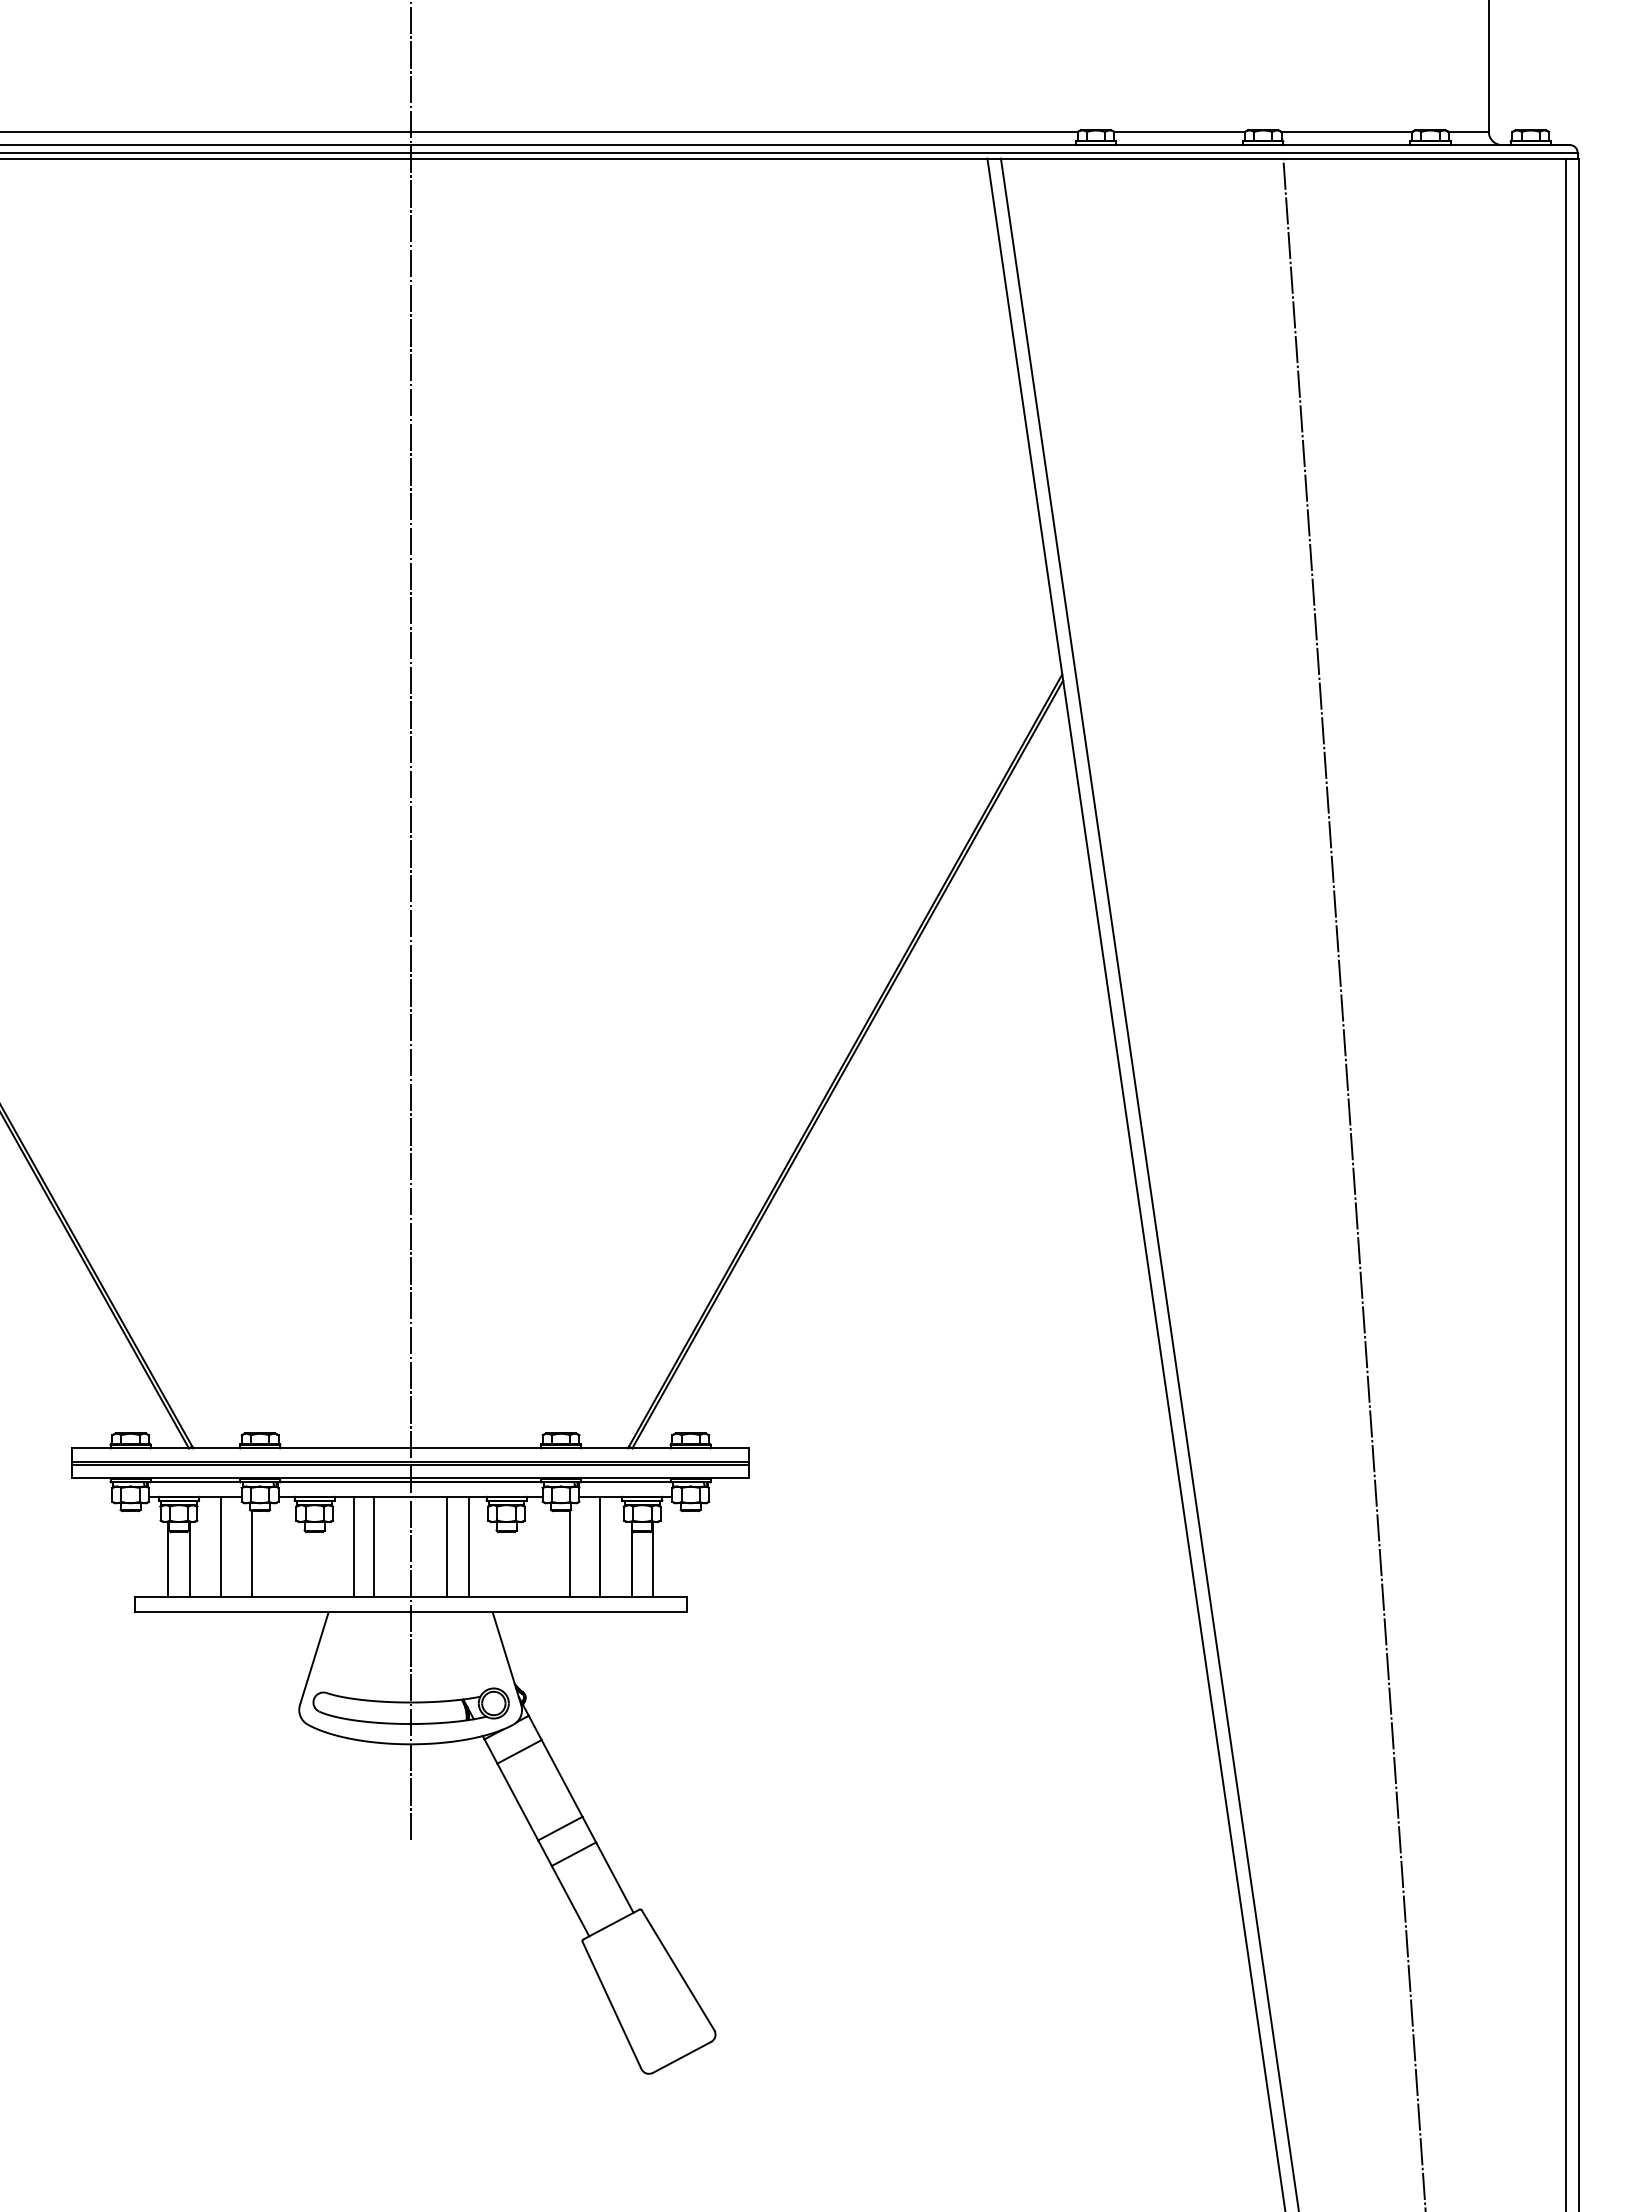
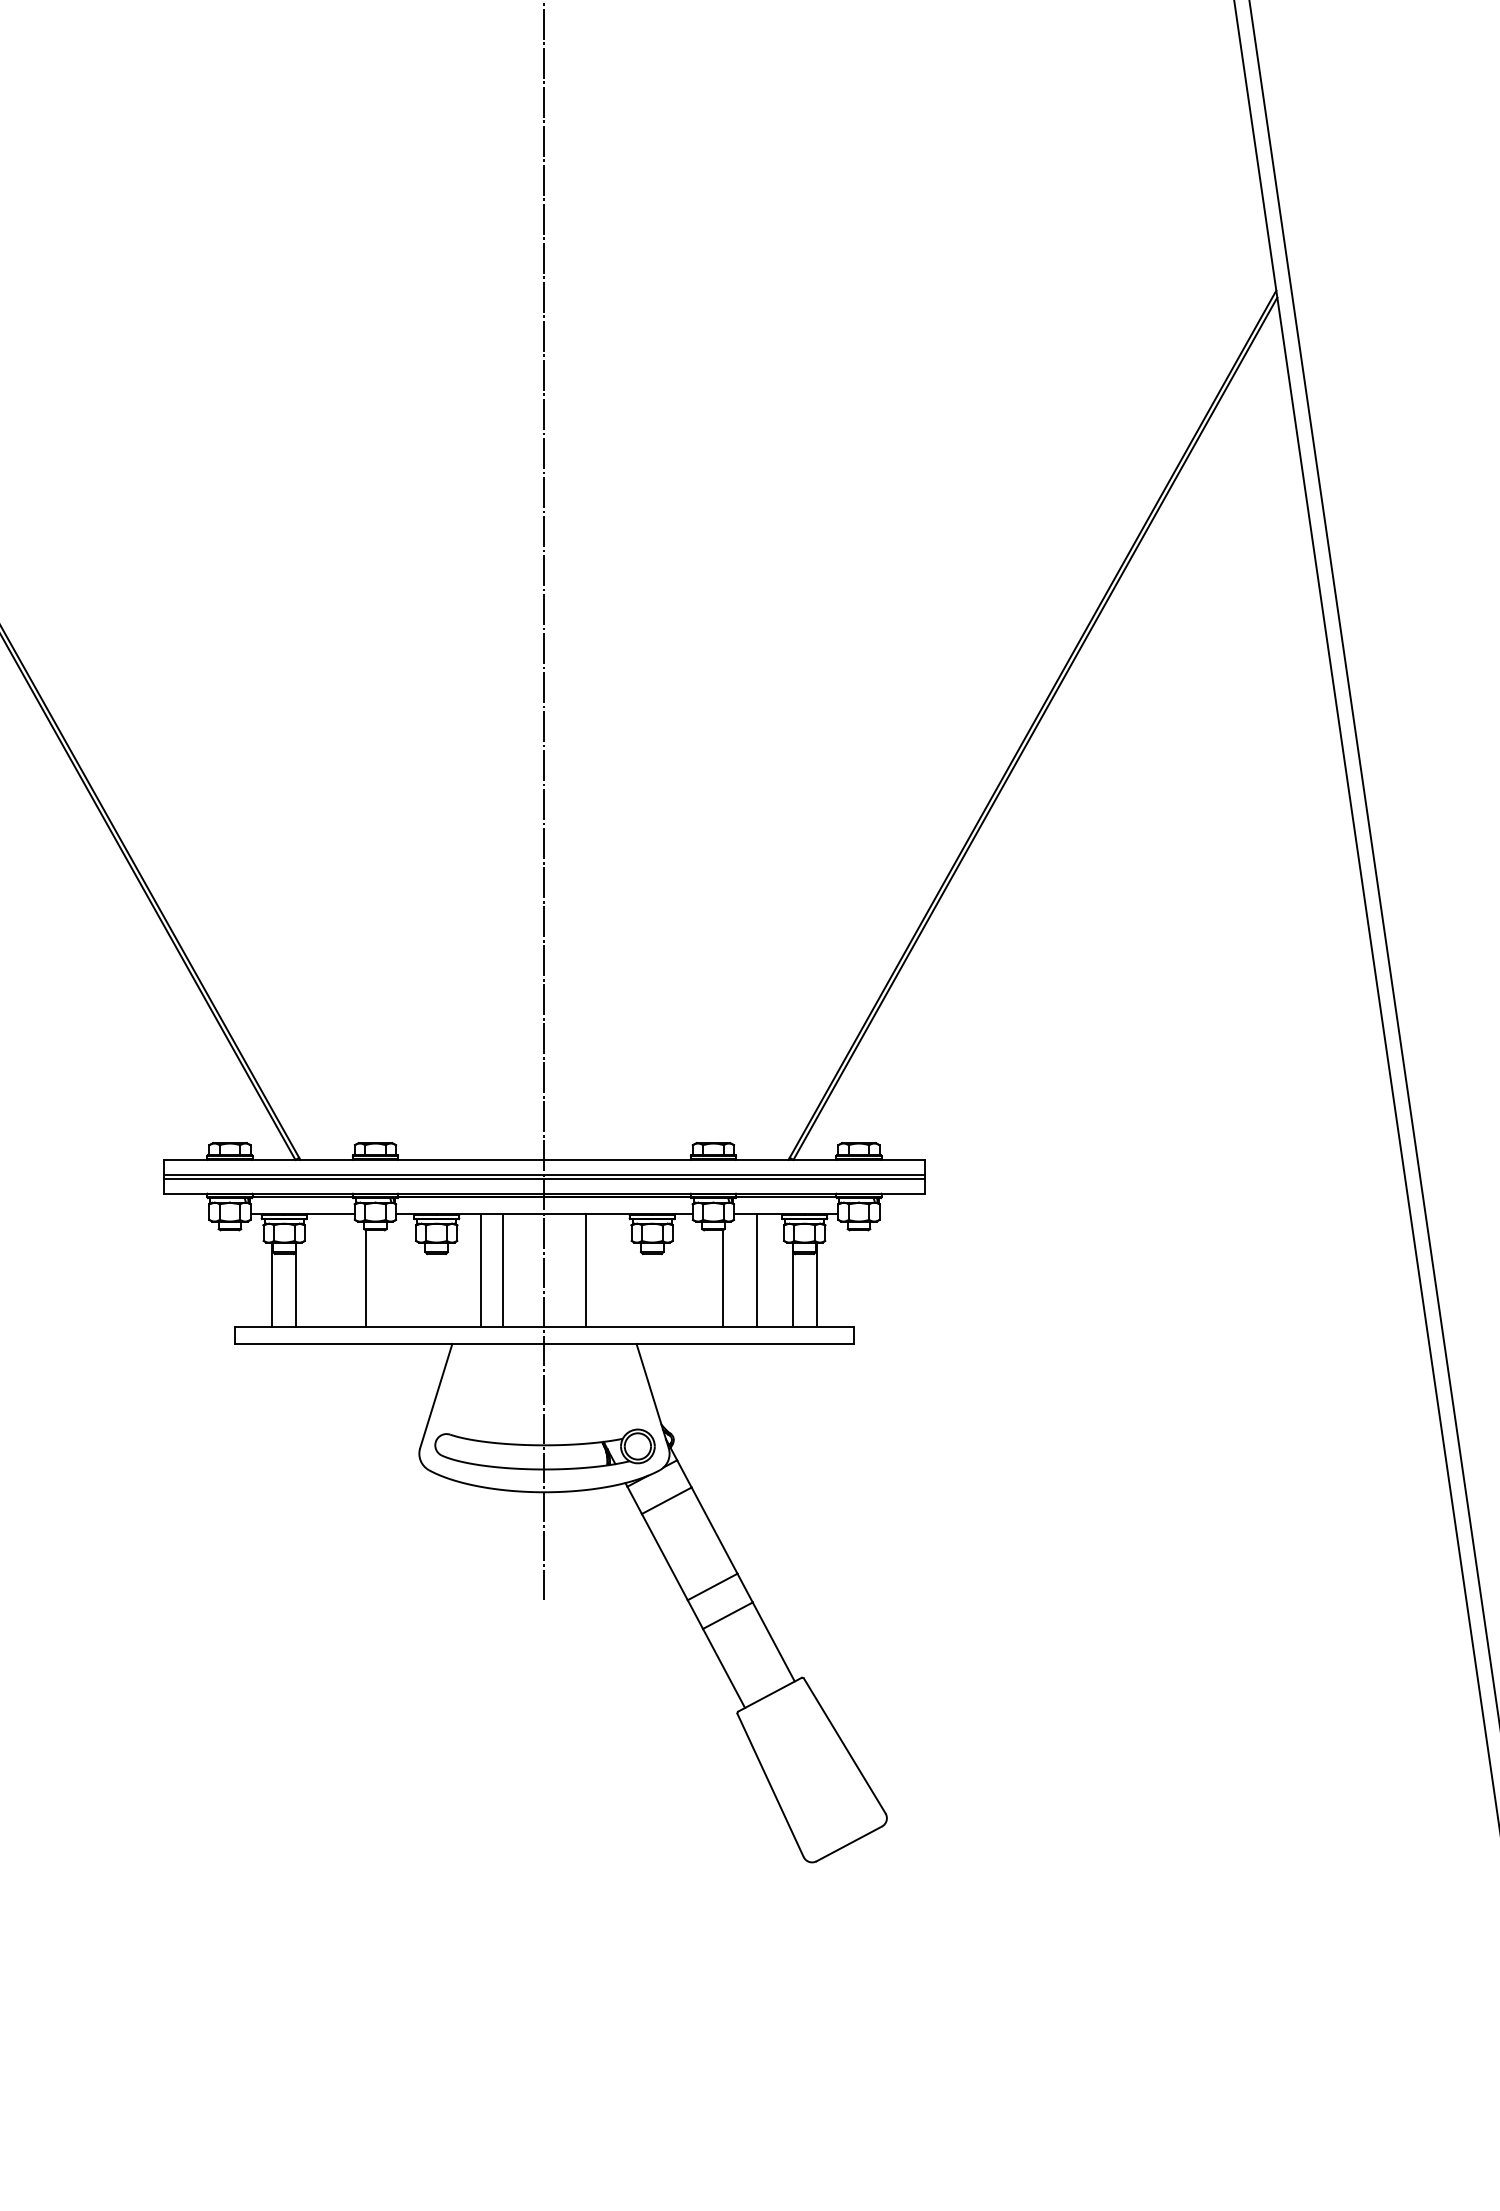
line: (221, 1546) -> (332, 1270), removed
line: (468, 1546) -> (609, 1270), removed

